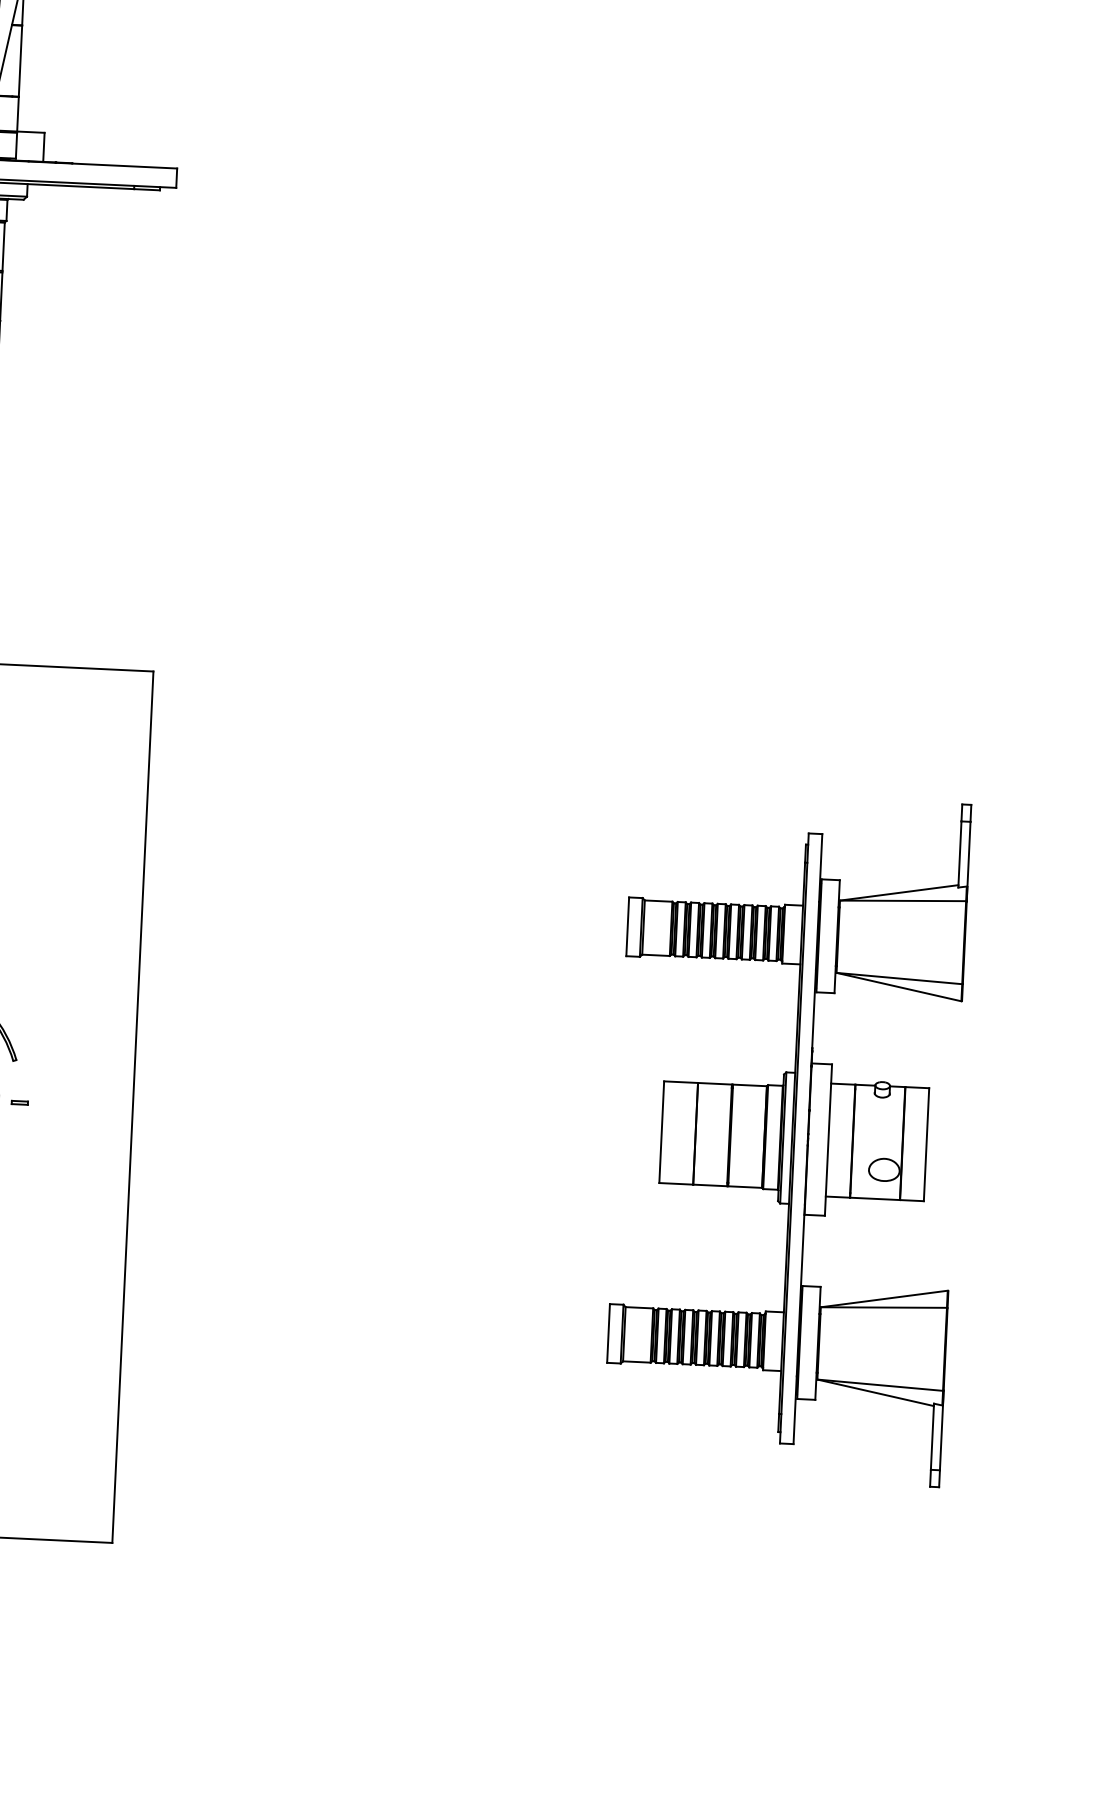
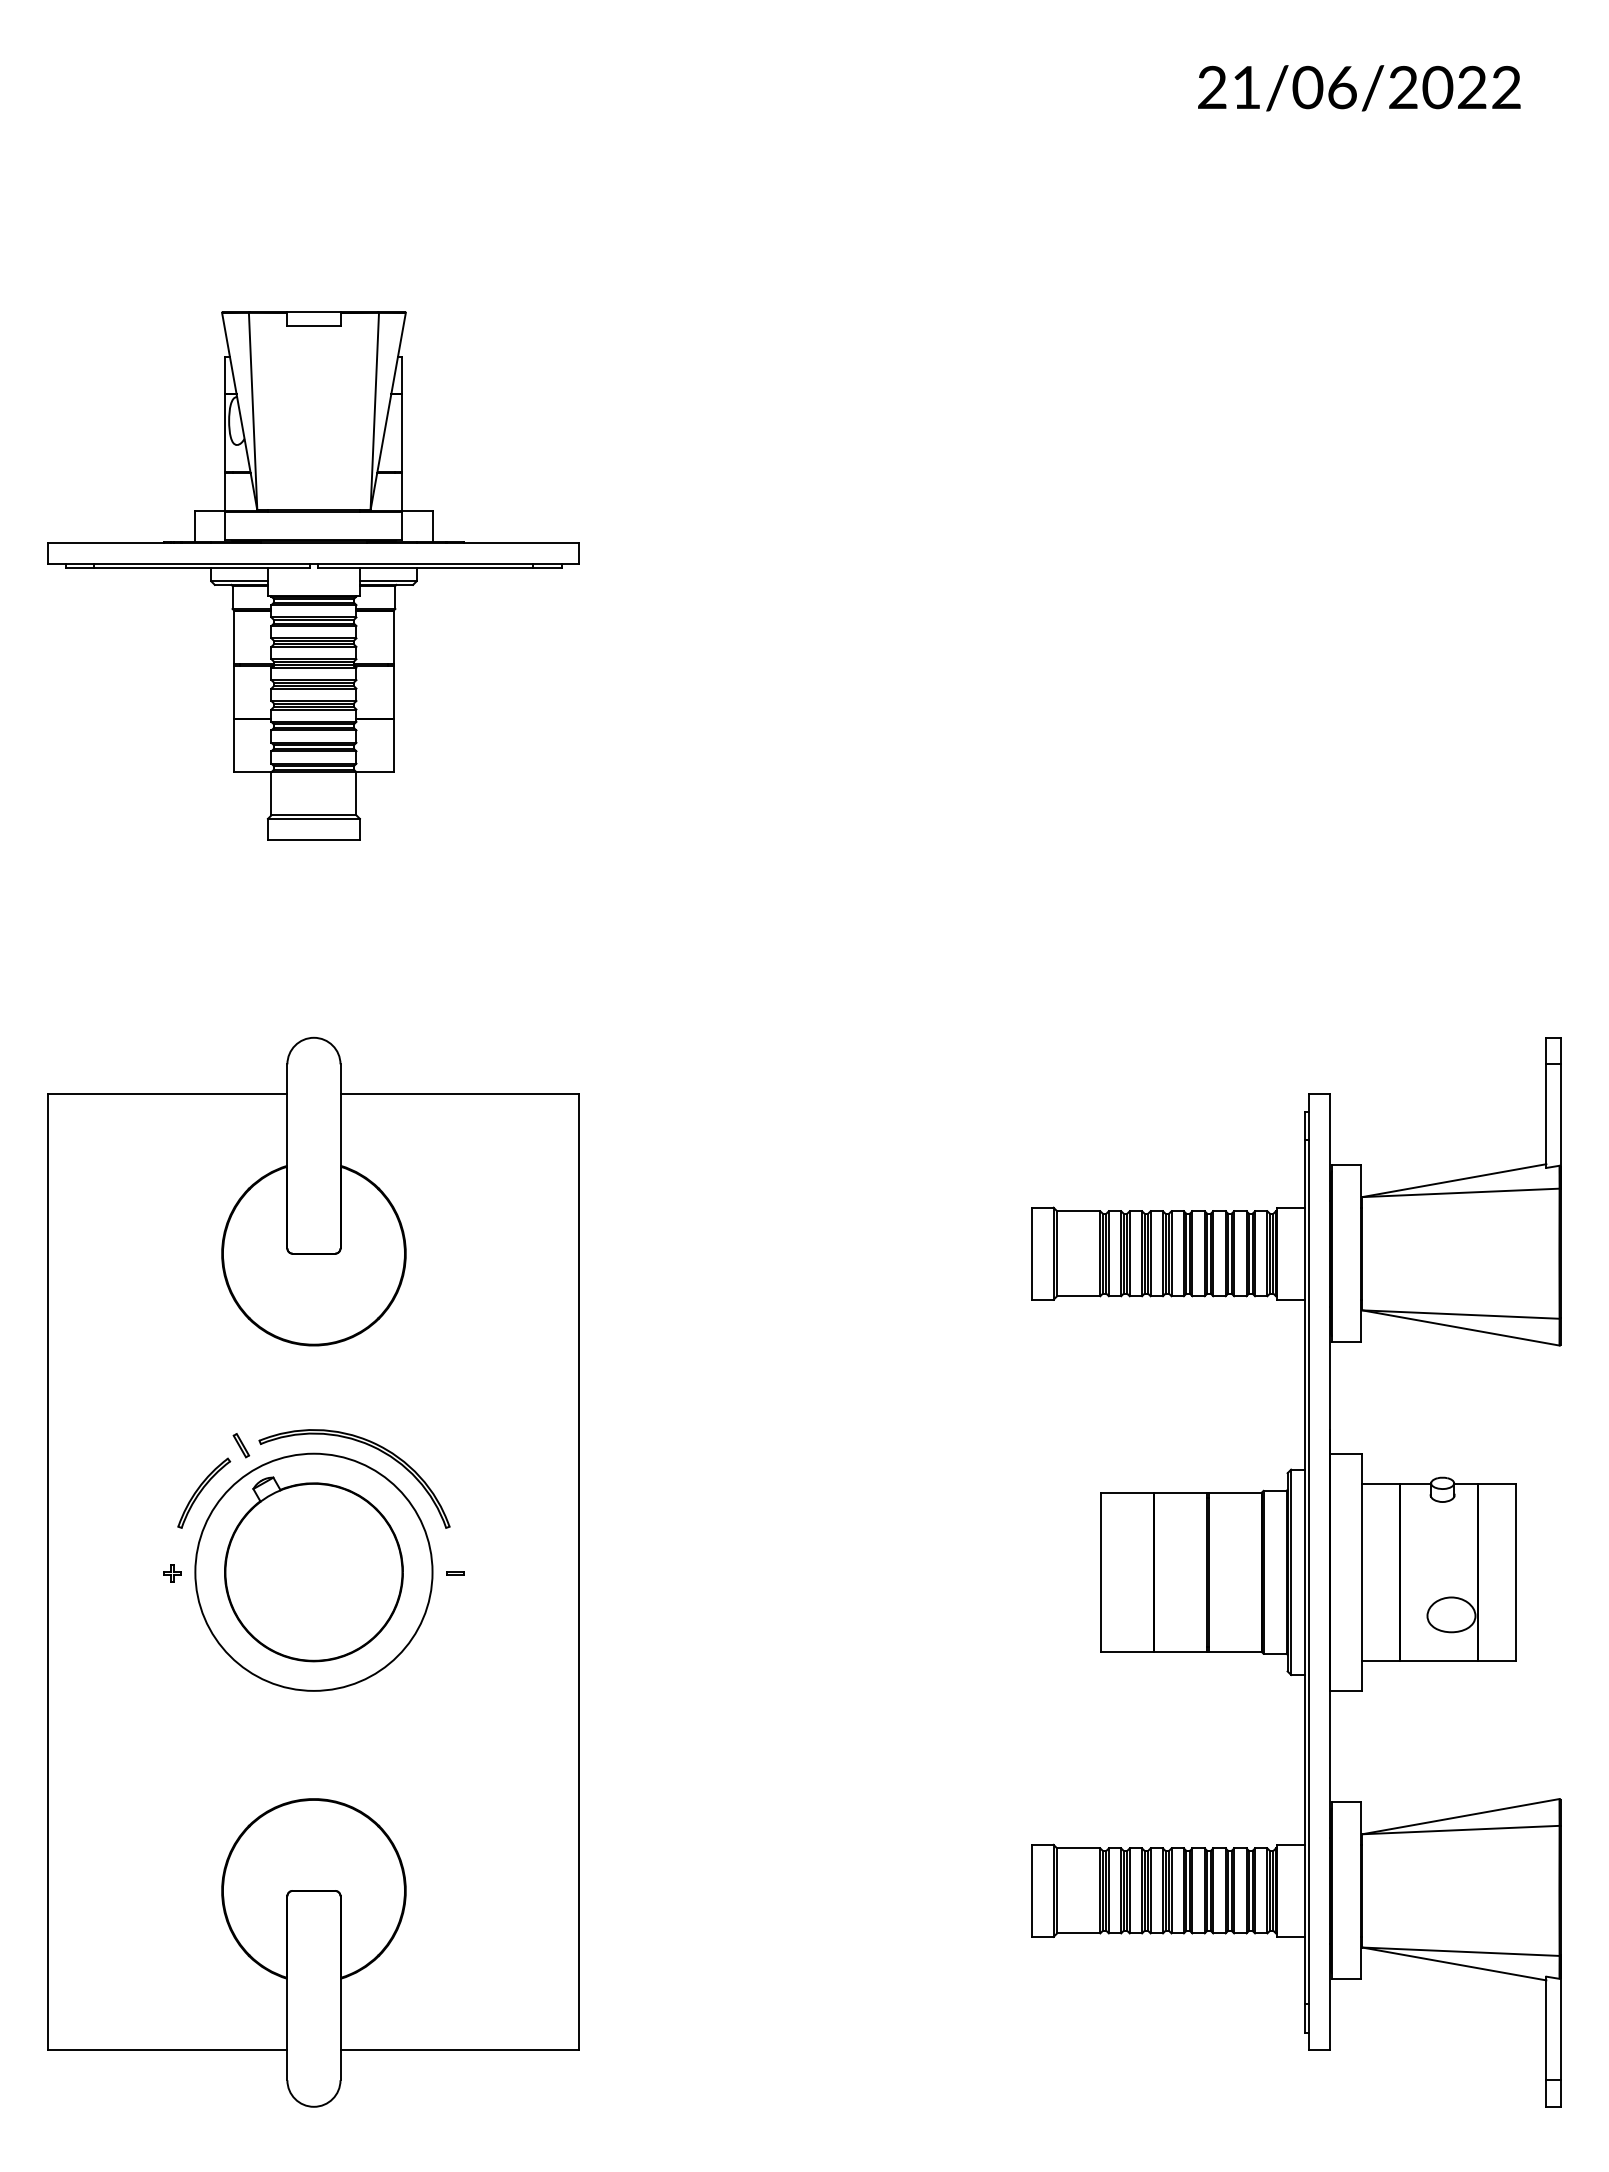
part: (786, 1138) -> (1296, 1572), size x1.43

